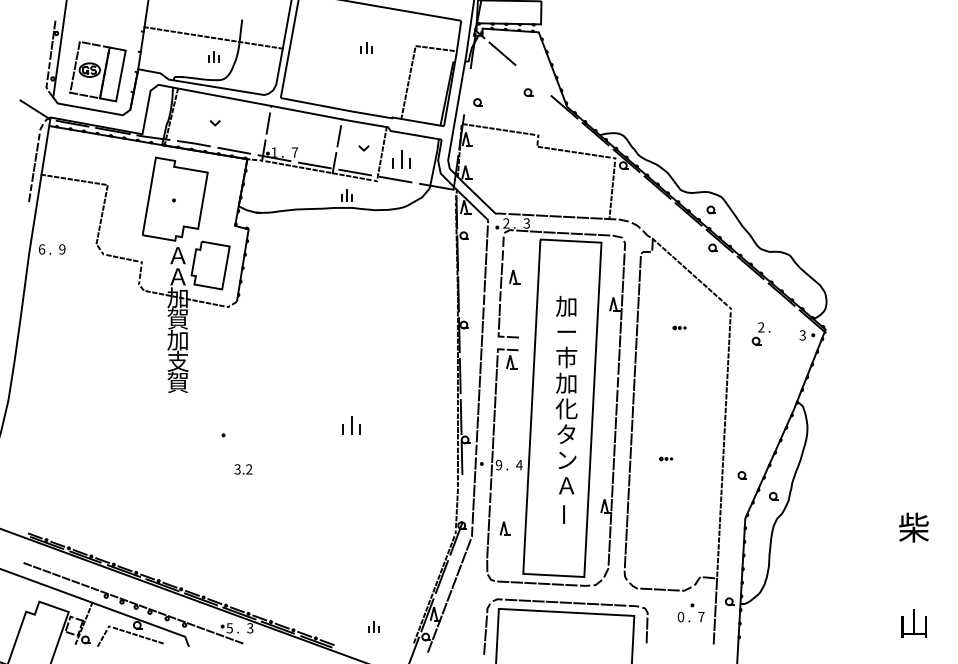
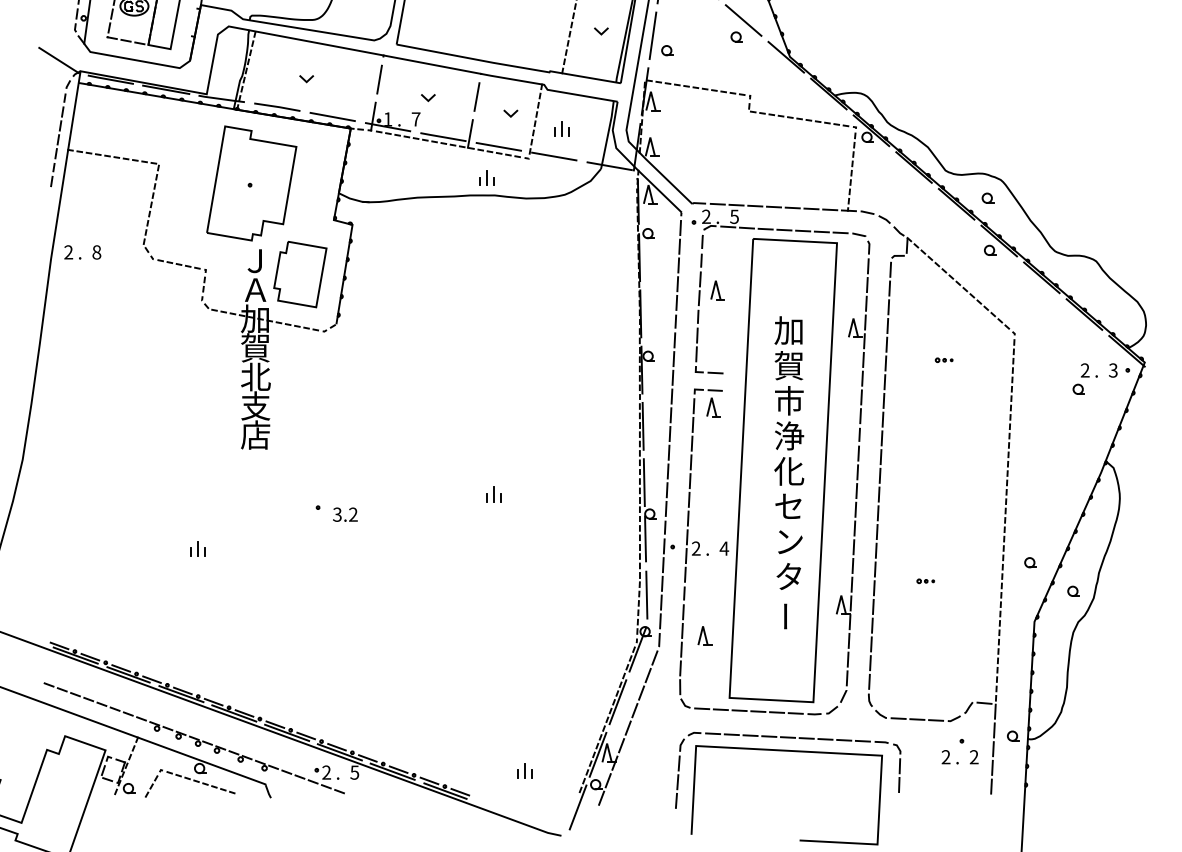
line: (533, 80) -> (743, 20), added
line: (428, 88) -> (599, 31), added
line: (467, 91) -> (653, 35), added
line: (303, 137) -> (427, 98), added
part: (401, 159) -> (562, 128), size x0.62
text: (526, 223) -> (734, 216), 3 -> 5
text: (41, 249) -> (68, 252), 6 -> 2
text: (62, 249) -> (96, 252), 9 -> 8
text: (177, 255) -> (254, 260), Ａ -> Ｊ
text: (566, 331) -> (788, 365), ー -> 賀
part: (760, 333) -> (1084, 378), moved
text: (178, 339) -> (256, 376), 加 -> 北
text: (177, 382) -> (254, 435), 賀 -> 店
text: (566, 382) -> (788, 435), 加 -> 浄
part: (351, 425) -> (493, 494), size x0.62
text: (565, 433) -> (787, 505), タ -> セ
part: (666, 458) -> (926, 580), moved
part: (135, 465) -> (197, 549), added
text: (498, 465) -> (695, 549), 9 -> 2
text: (243, 469) -> (345, 514), moved
text: (566, 485) -> (788, 576), Ａ -> タ
line: (462, 498) -> (646, 594), added
text: (701, 616) -> (974, 756), 7 -> 2
text: (680, 617) -> (945, 757), 0 -> 2
text: (250, 627) -> (355, 771), 3 -> 5
text: (229, 628) -> (326, 772), 5 -> 2

